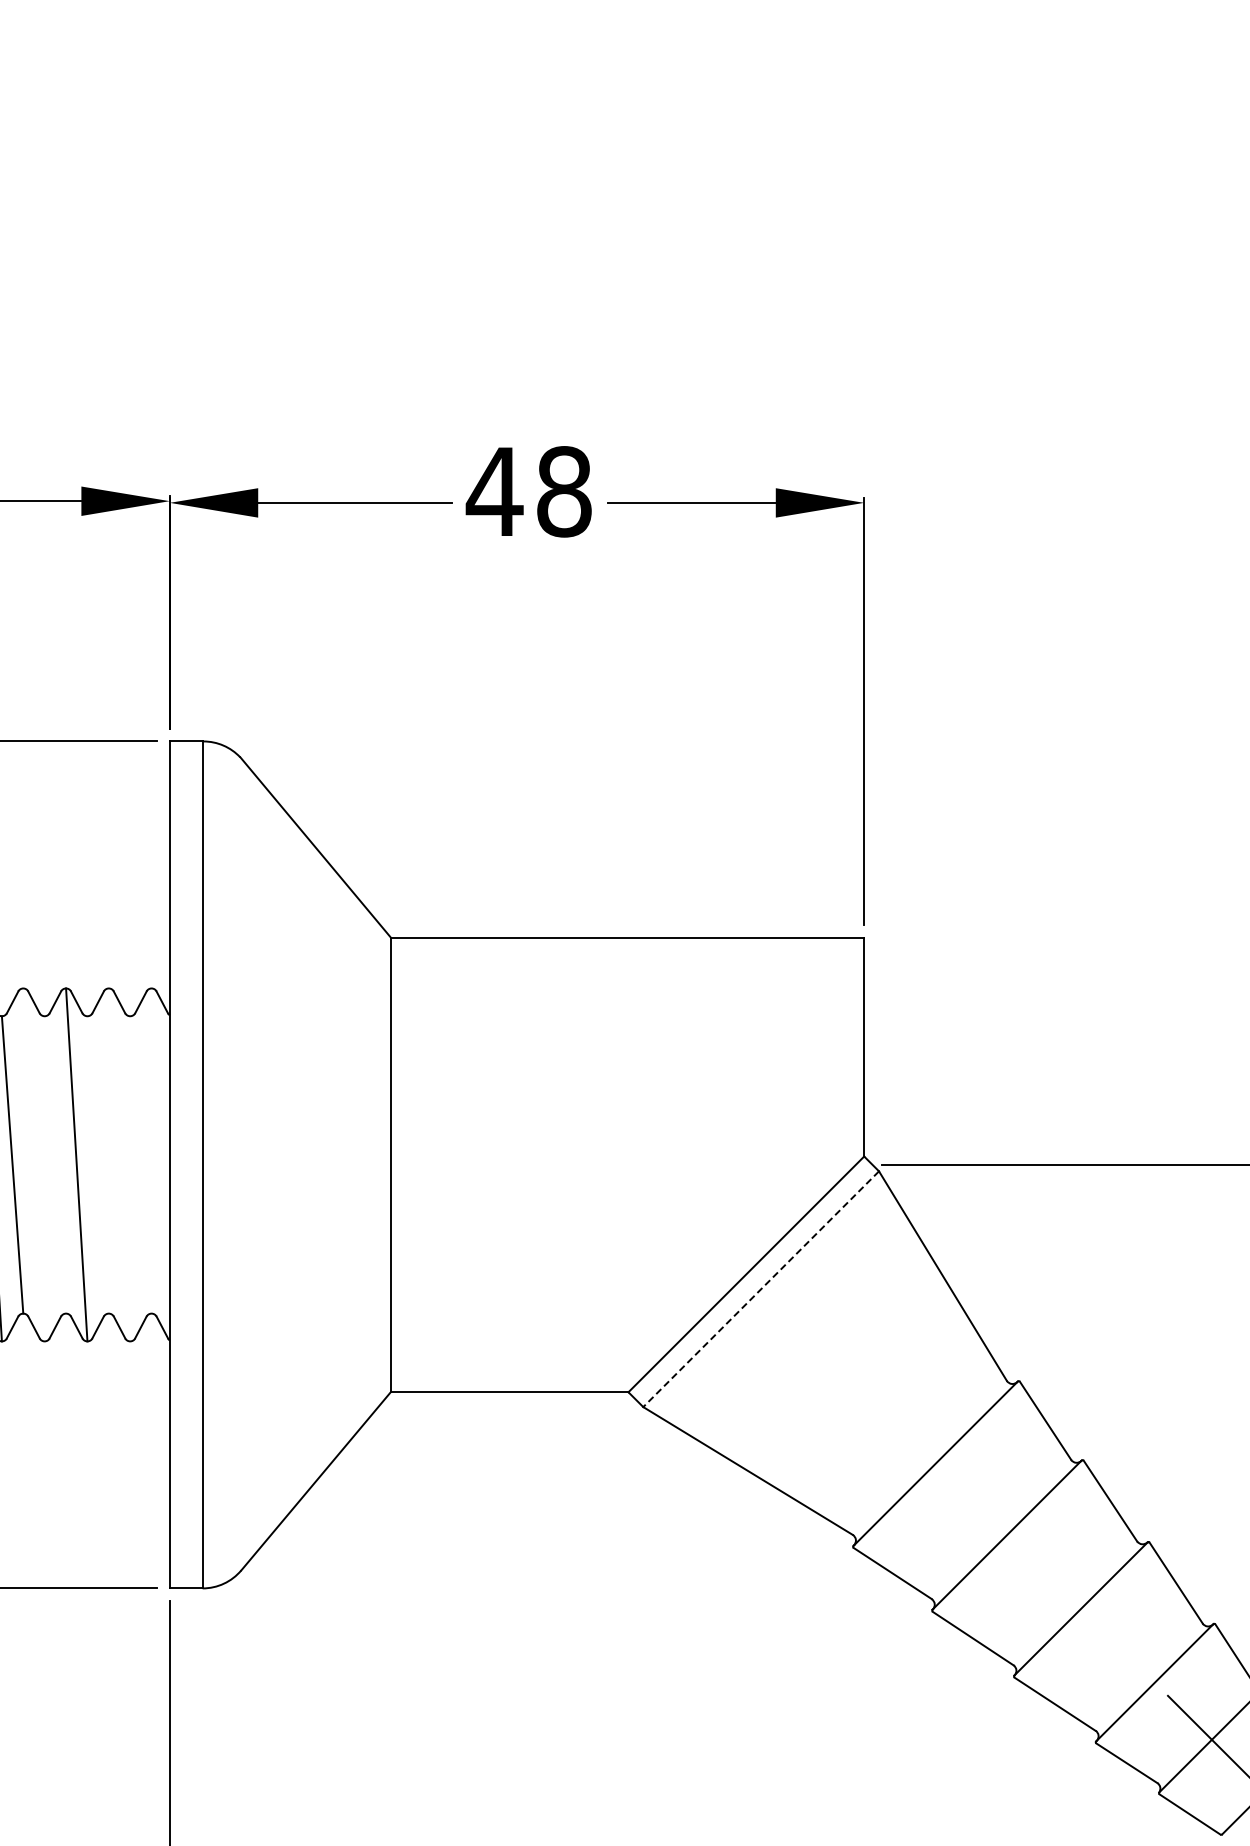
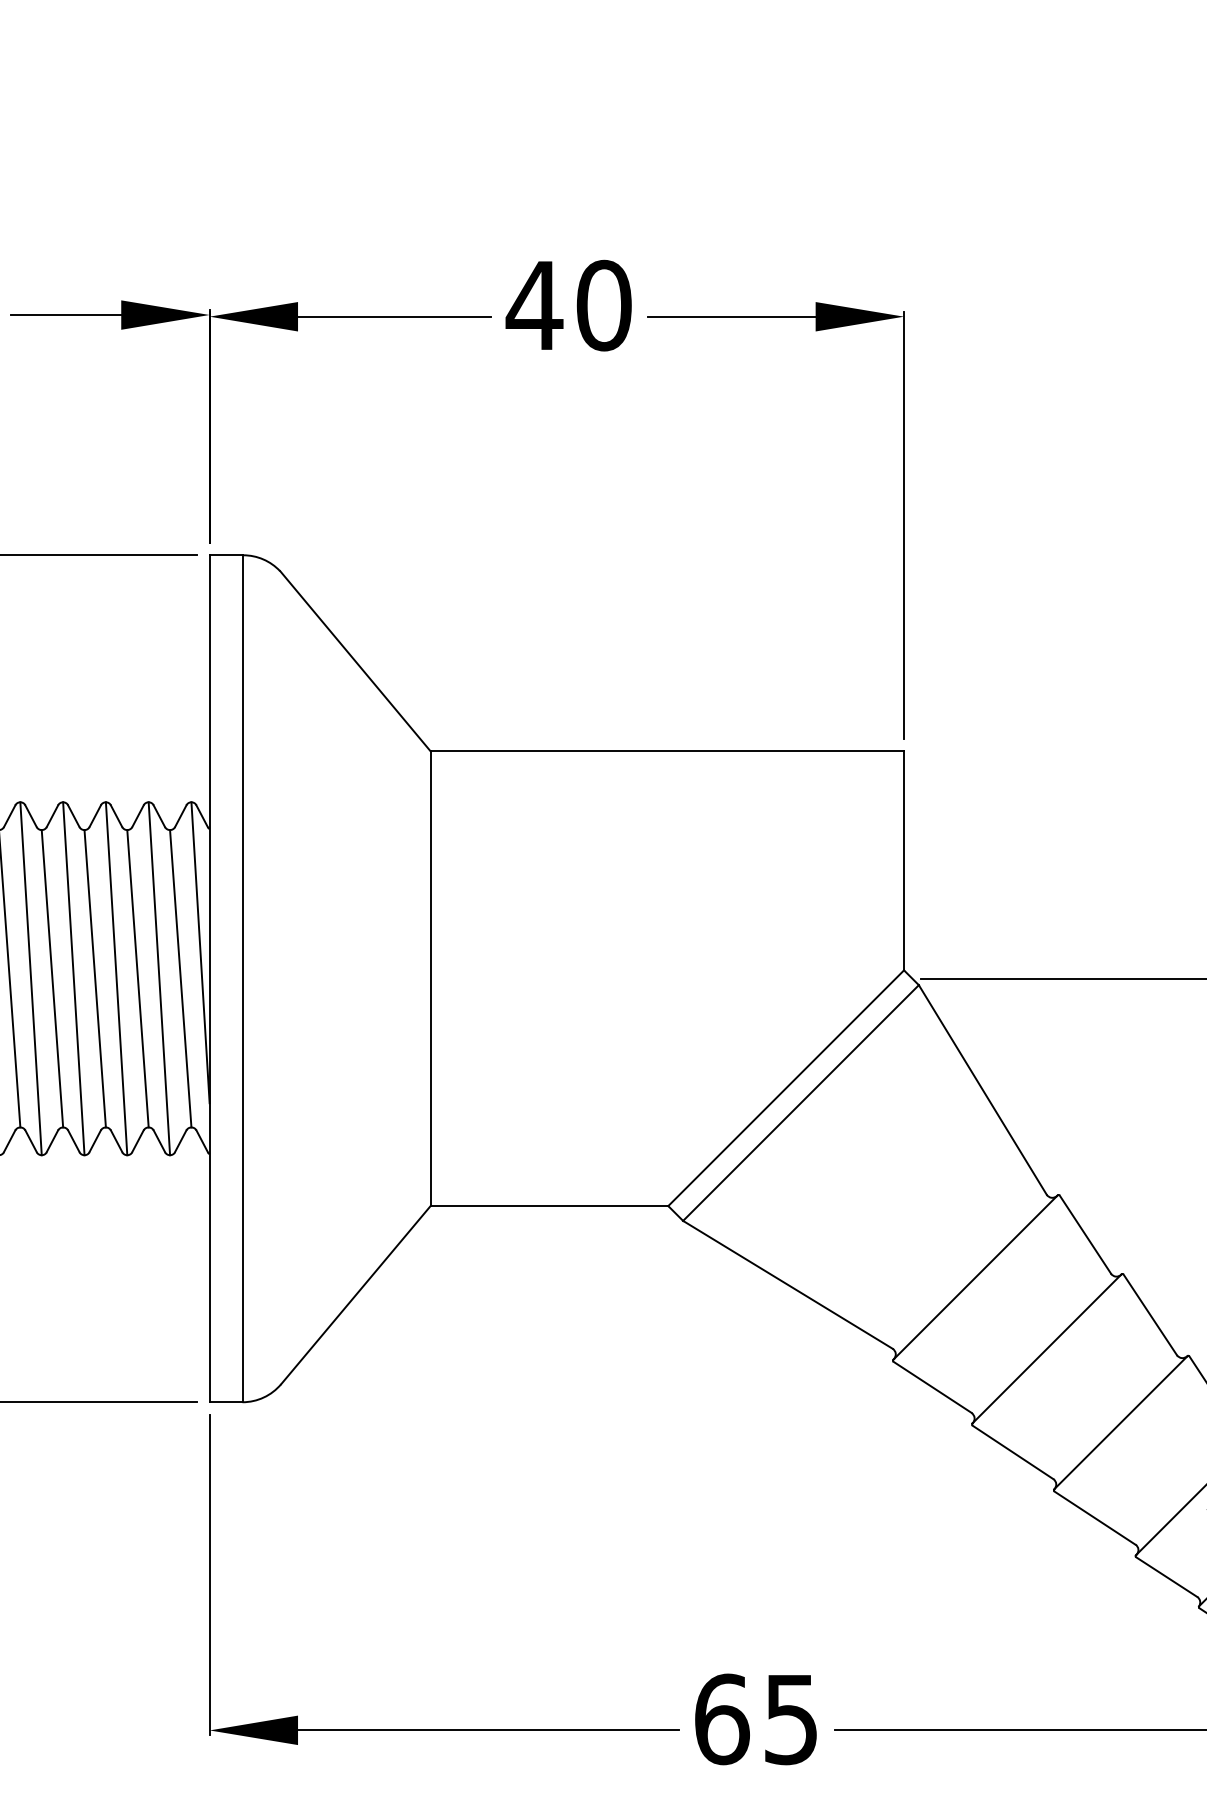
text: (564, 491) -> (604, 305), 48 -> 40
line: (160, 1138) -> (200, 952), added
line: (33, 1164) -> (73, 978), added
line: (55, 1164) -> (95, 978), added
line: (97, 1164) -> (137, 978), added
line: (119, 1164) -> (159, 978), added
line: (140, 1164) -> (180, 978), added
line: (761, 1289) -> (801, 1103), dashed -> solid

